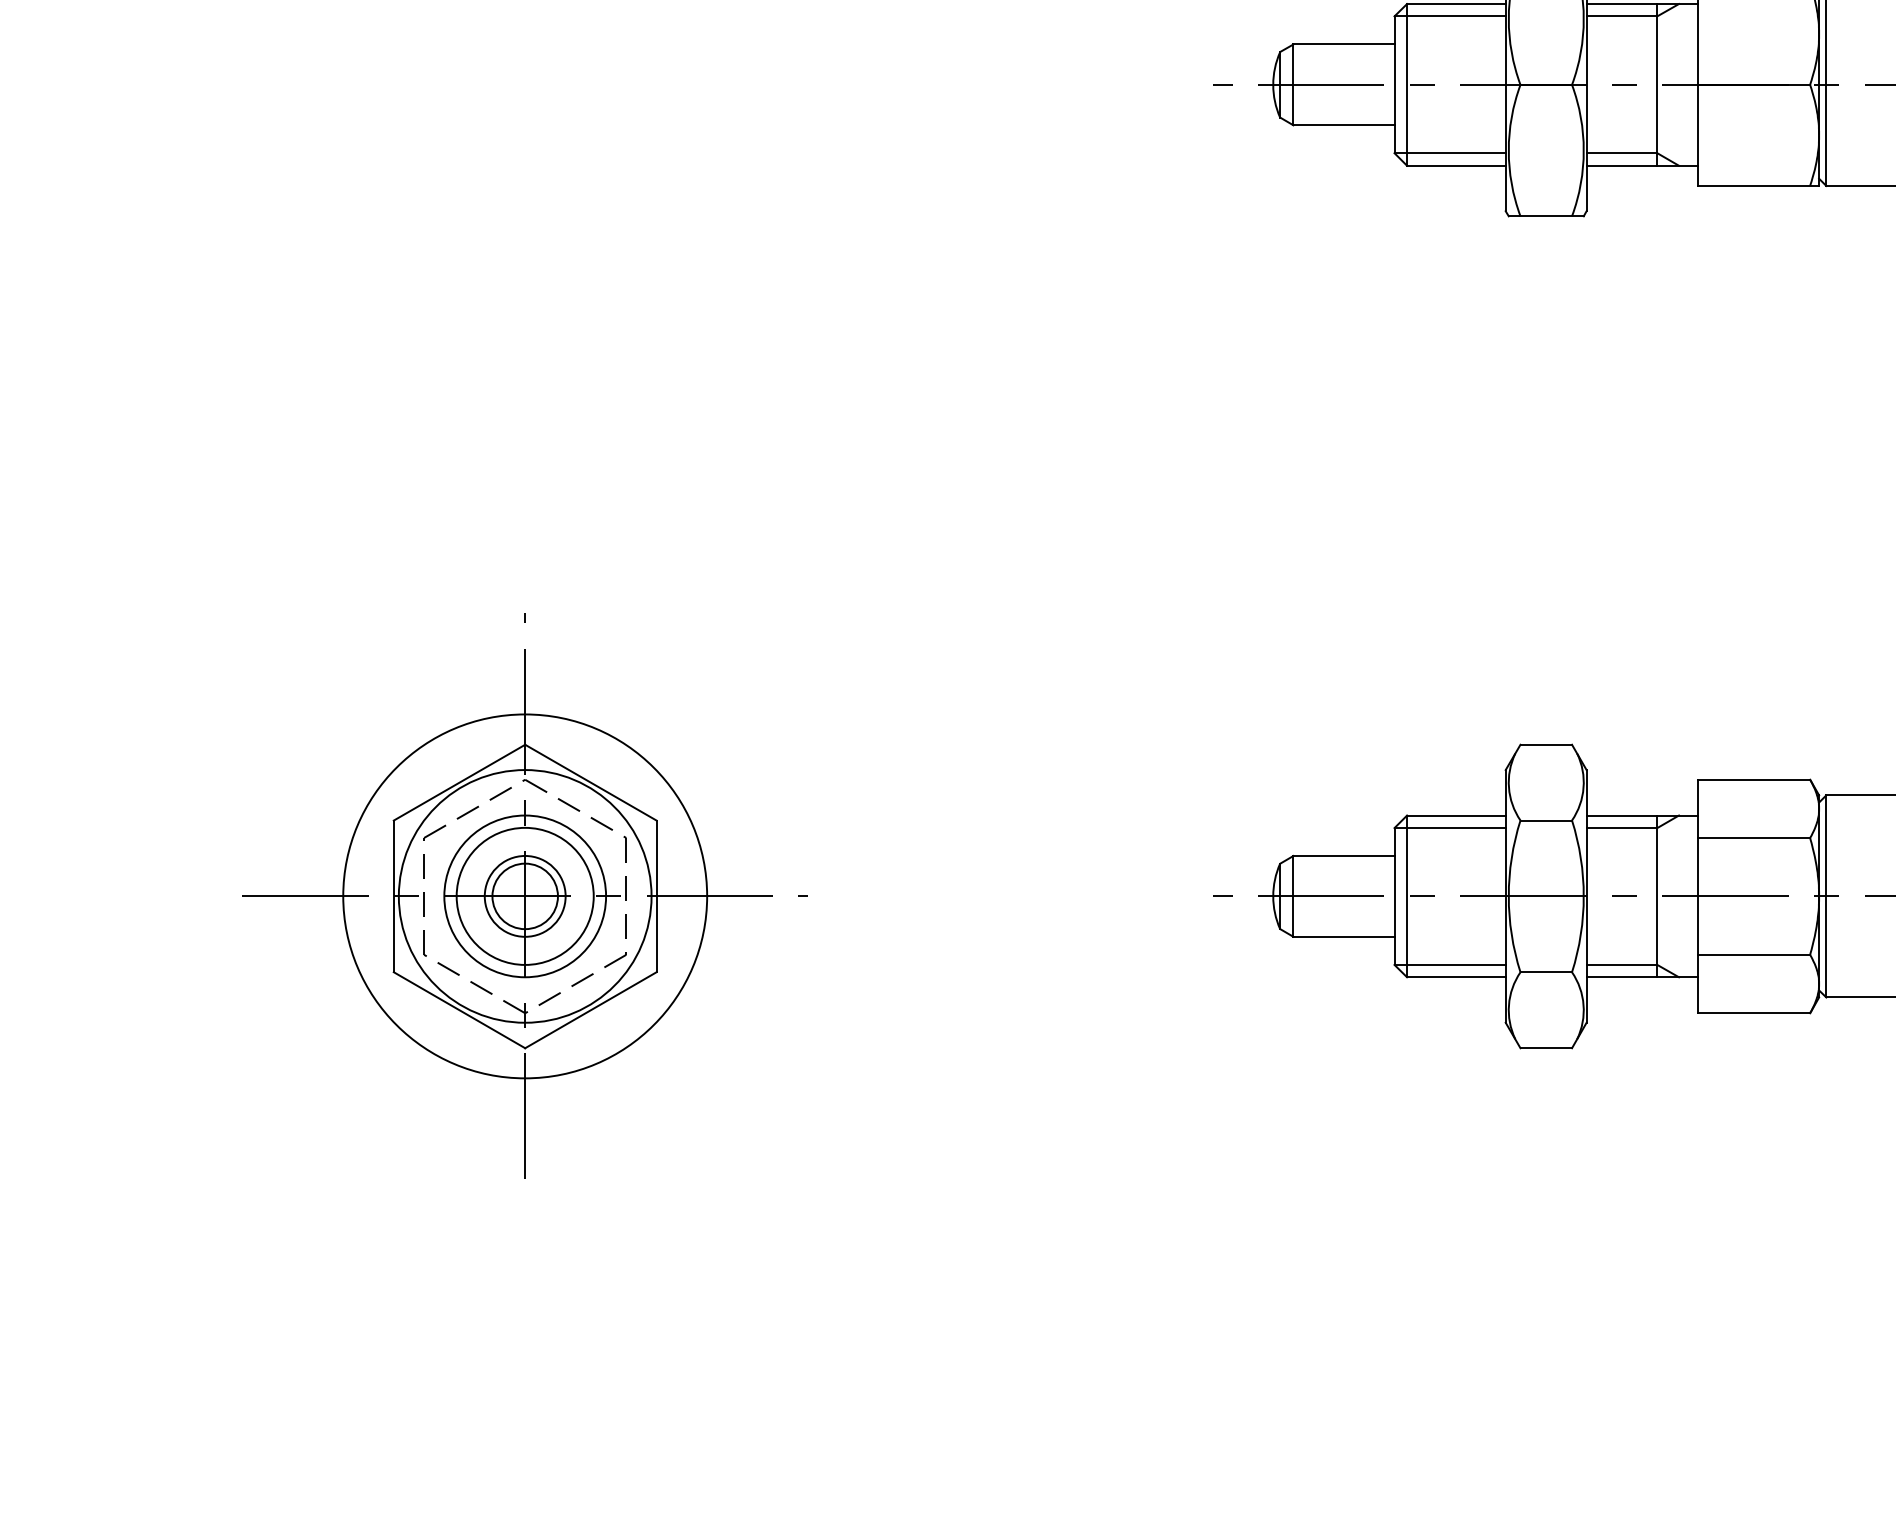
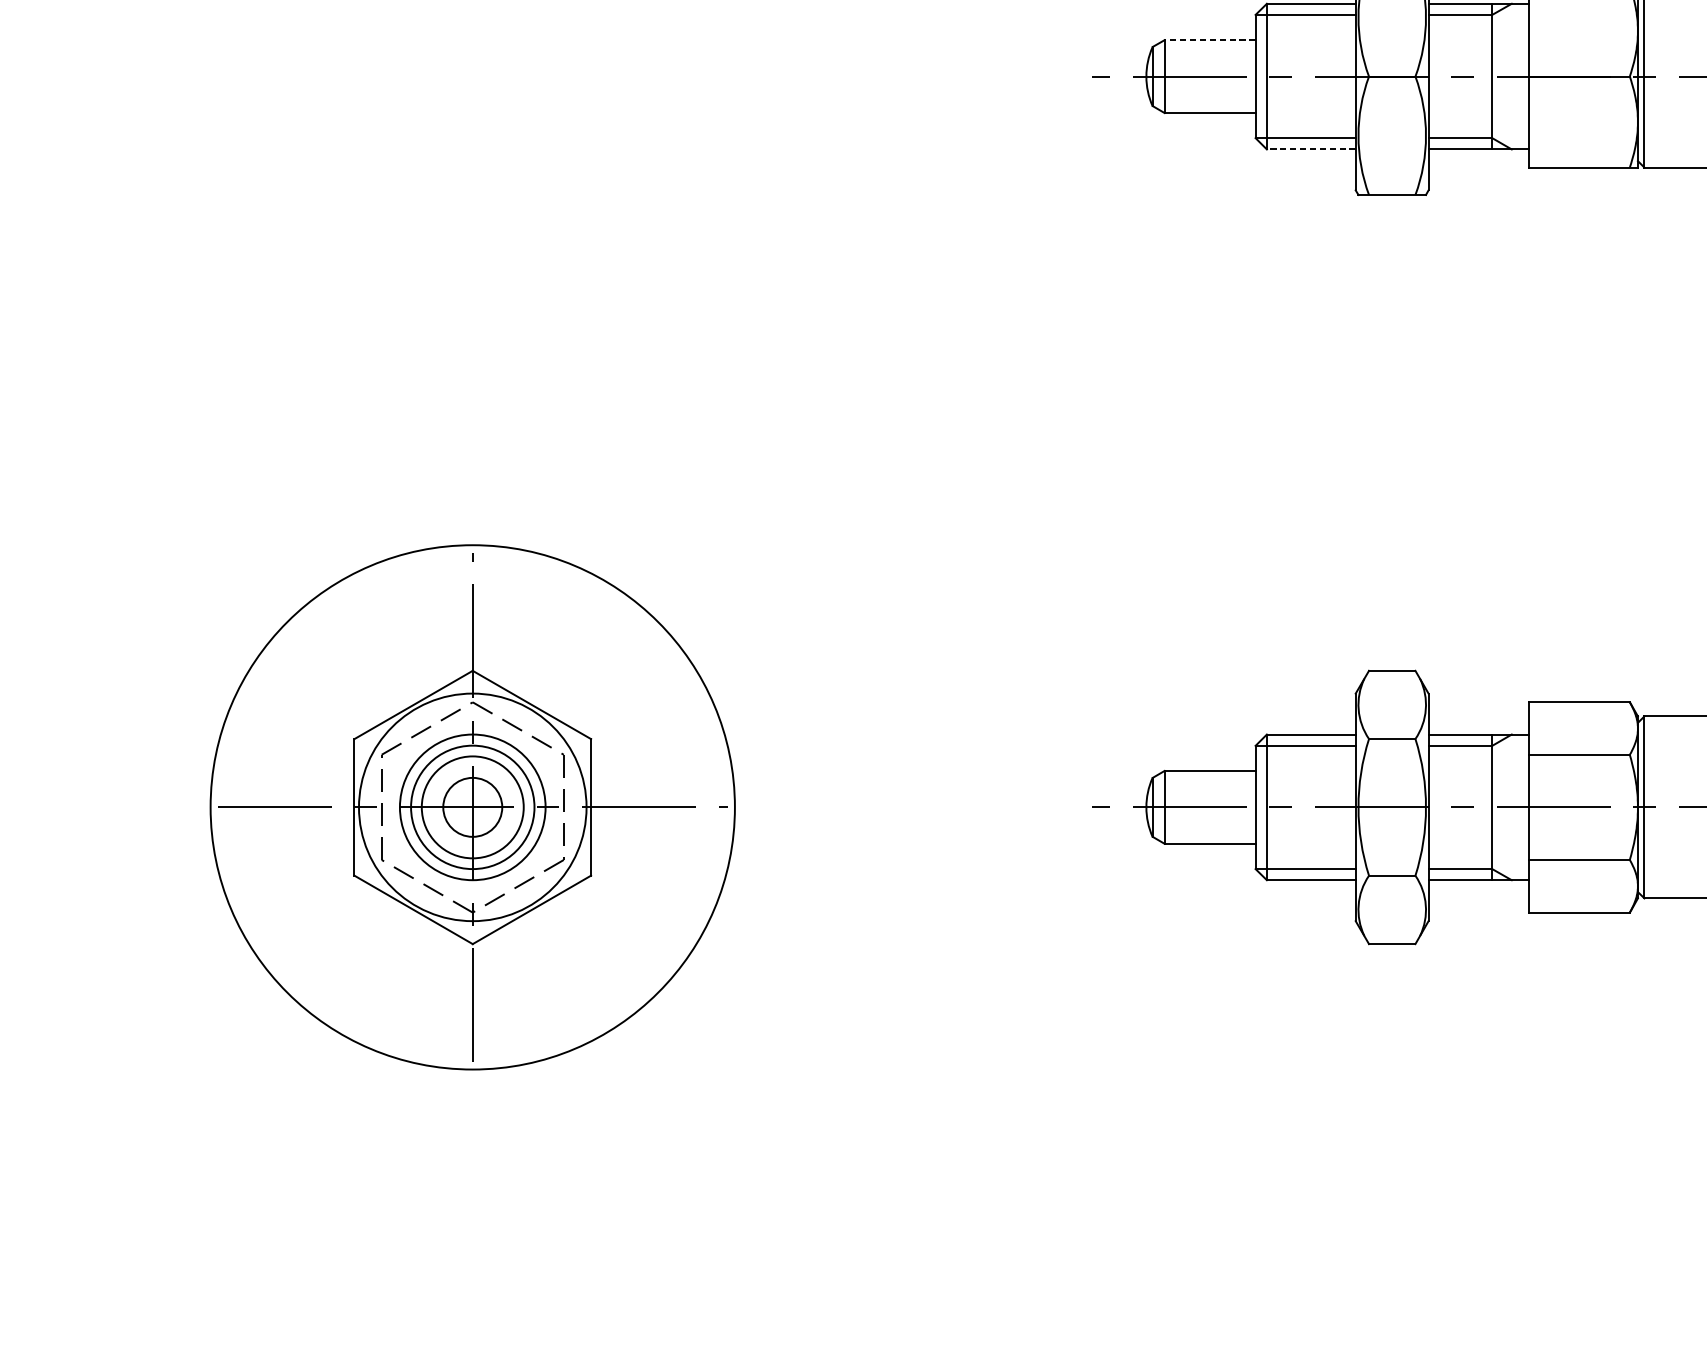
line: (1343, 44) -> (1209, 40), solid -> dashed
line: (1455, 165) -> (1310, 149), solid -> dashed
circle: (524, 895) -> (472, 806), size x1.4
circle: (525, 896) -> (473, 807), size x1.6

